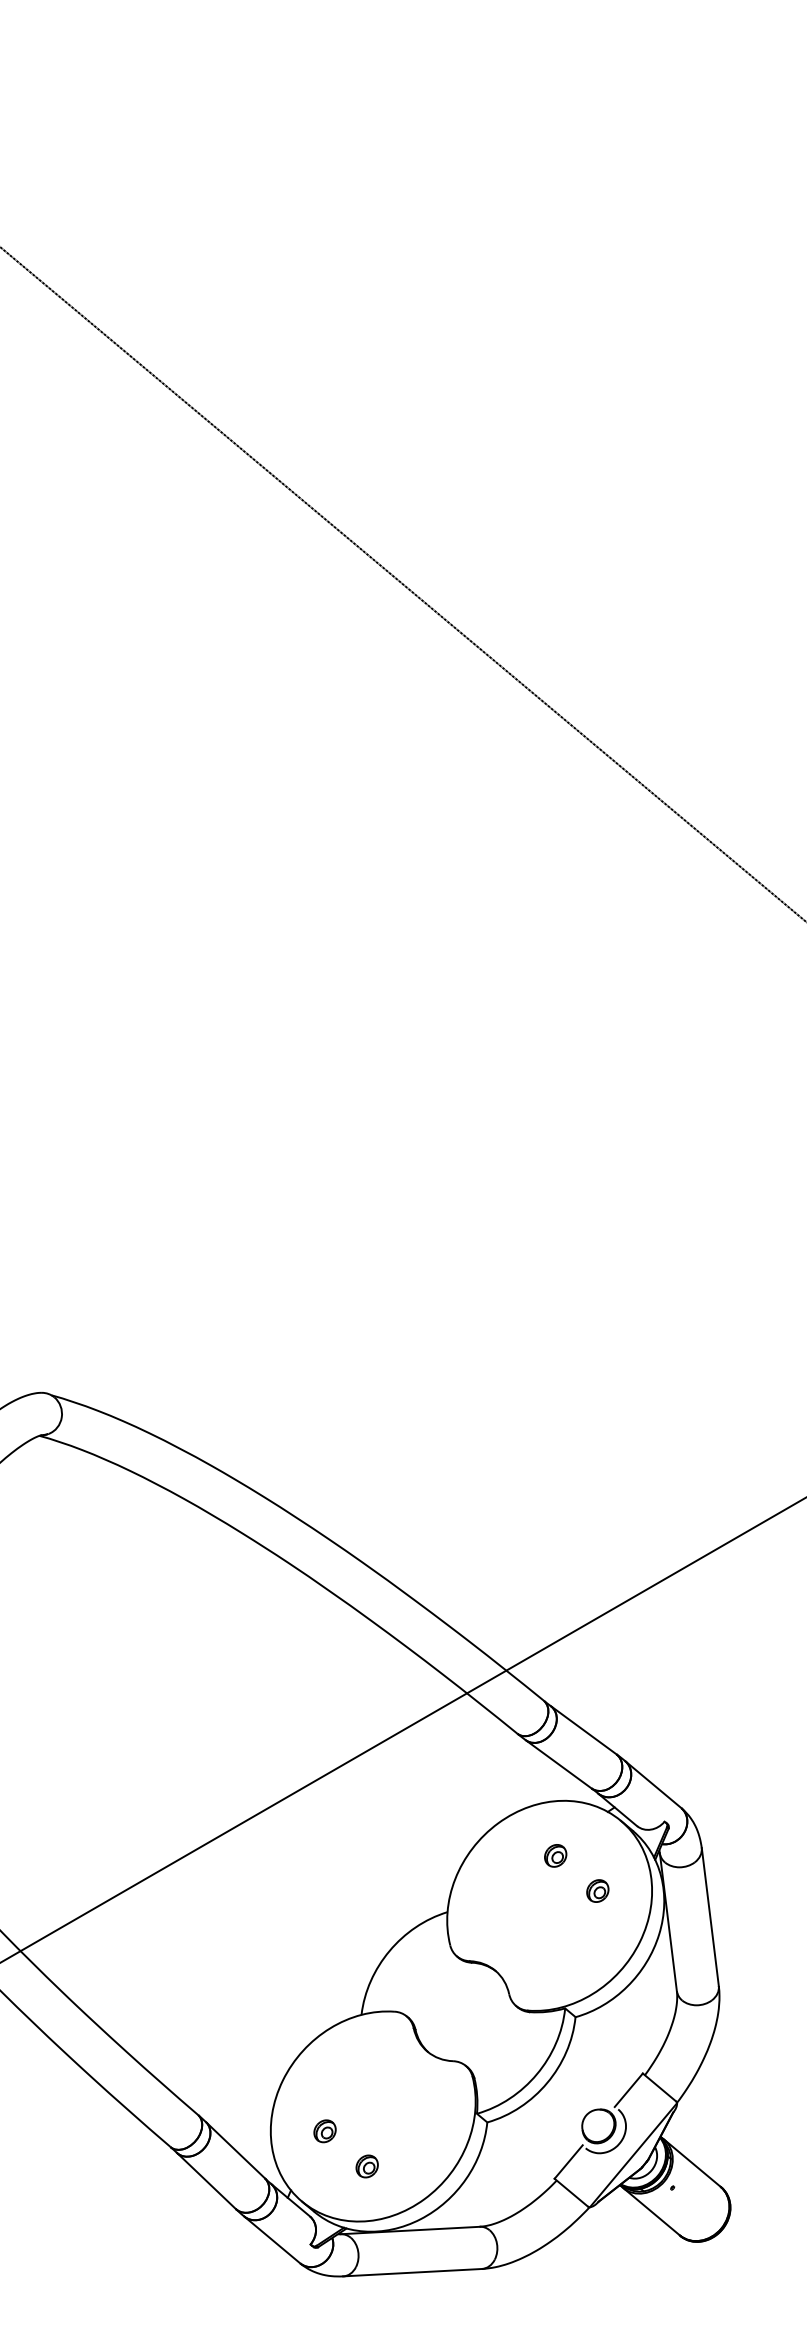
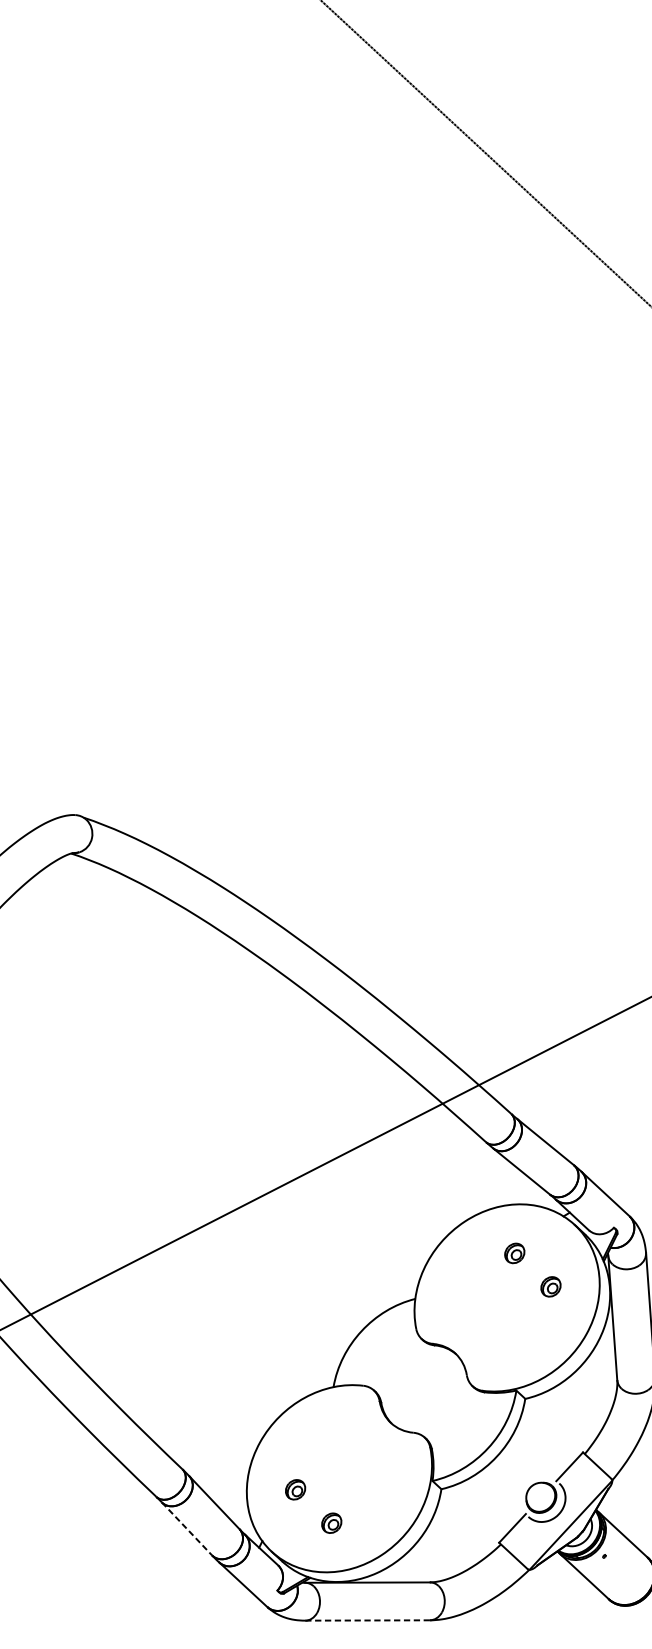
line: (206, 2180) -> (187, 1528), solid -> dashed
line: (412, 2272) -> (367, 1620), solid -> dashed

